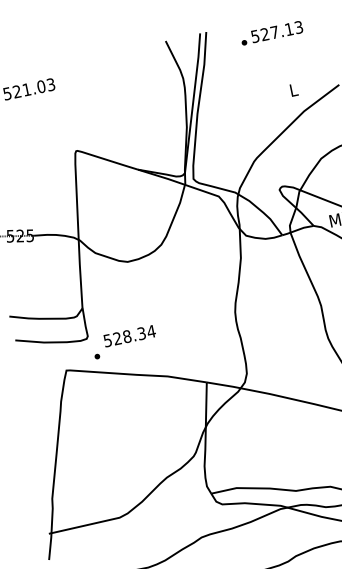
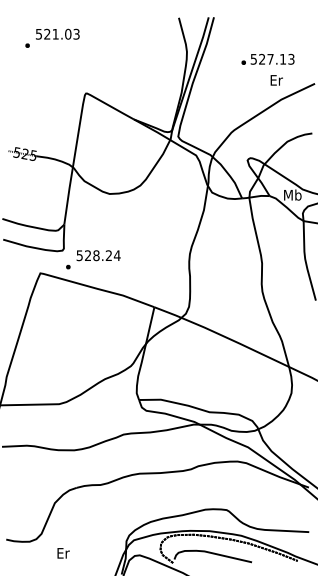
text: (270, 32) -> (267, 58), moved
text: (293, 90) -> (276, 80), L -> Er
text: (141, 333) -> (108, 255), 528.34 -> 528.24

